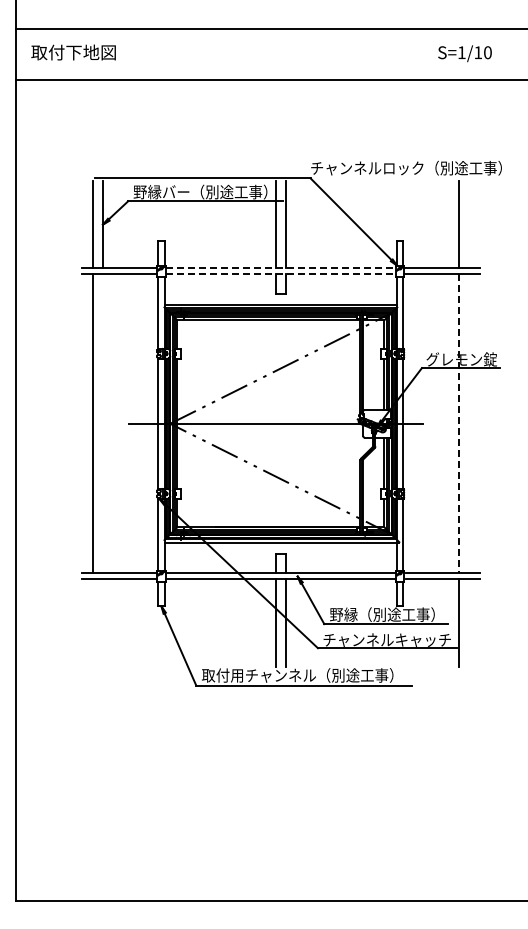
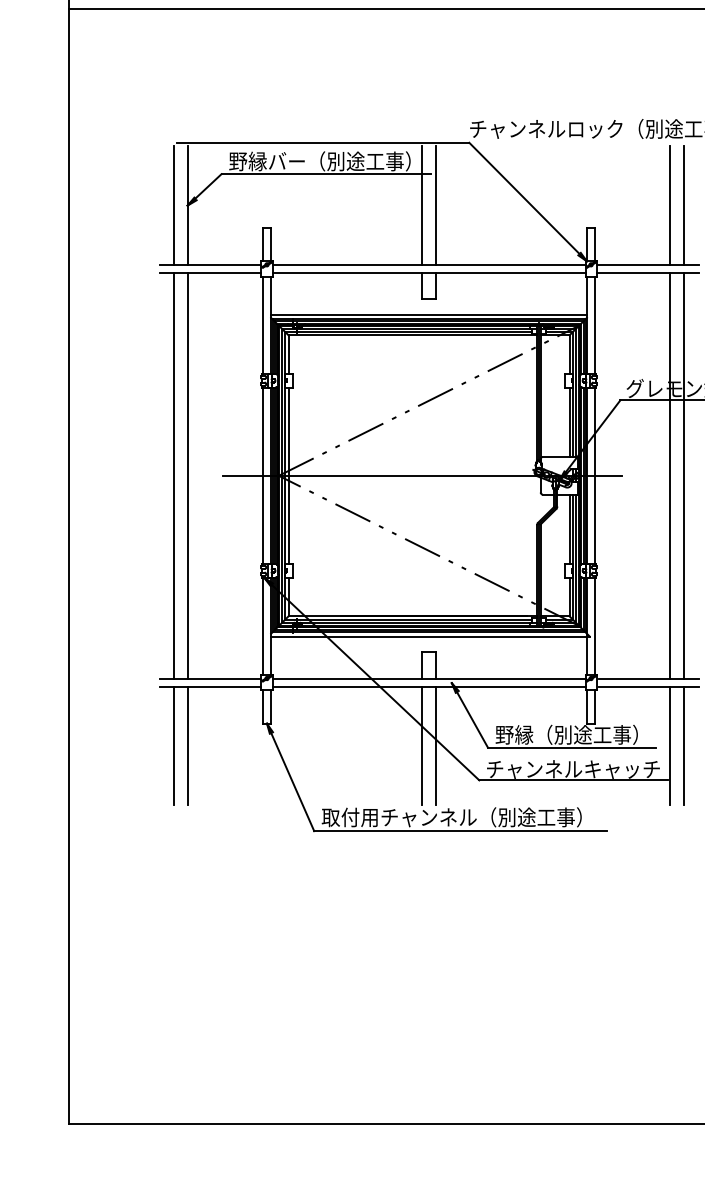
line: (468, 224) -> (683, 205), added
line: (281, 268) -> (429, 265), dashed -> solid
line: (281, 274) -> (429, 273), dashed -> solid
line: (102, 423) -> (186, 475), added
line: (468, 423) -> (683, 475), added
line: (458, 424) -> (670, 476), dashed -> solid
line: (92, 622) -> (173, 745), added
line: (102, 622) -> (186, 745), added
line: (468, 622) -> (683, 745), added

